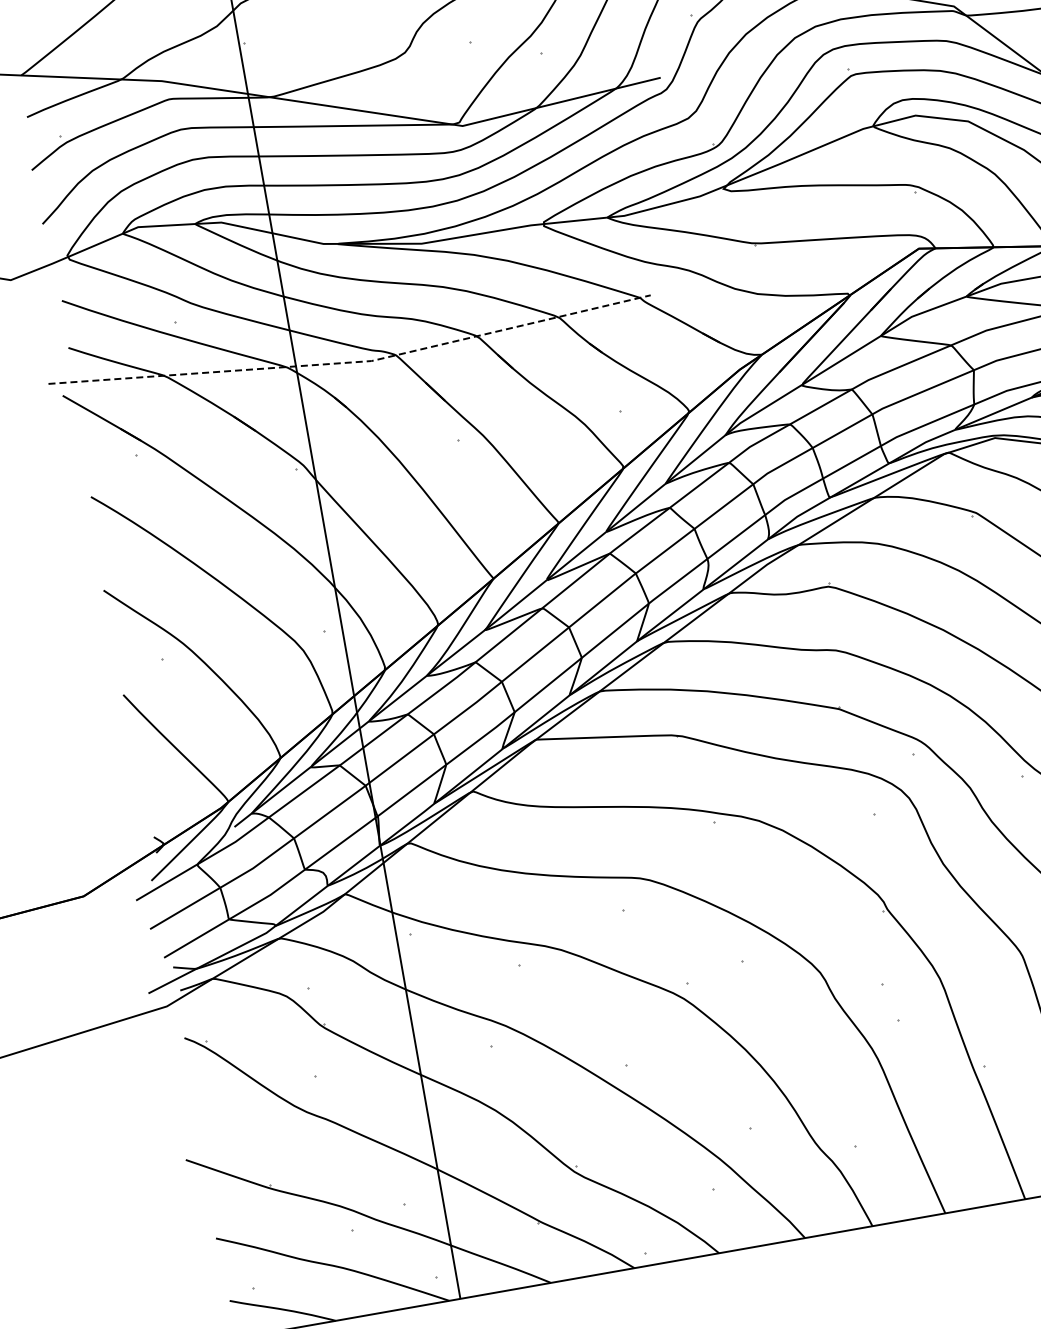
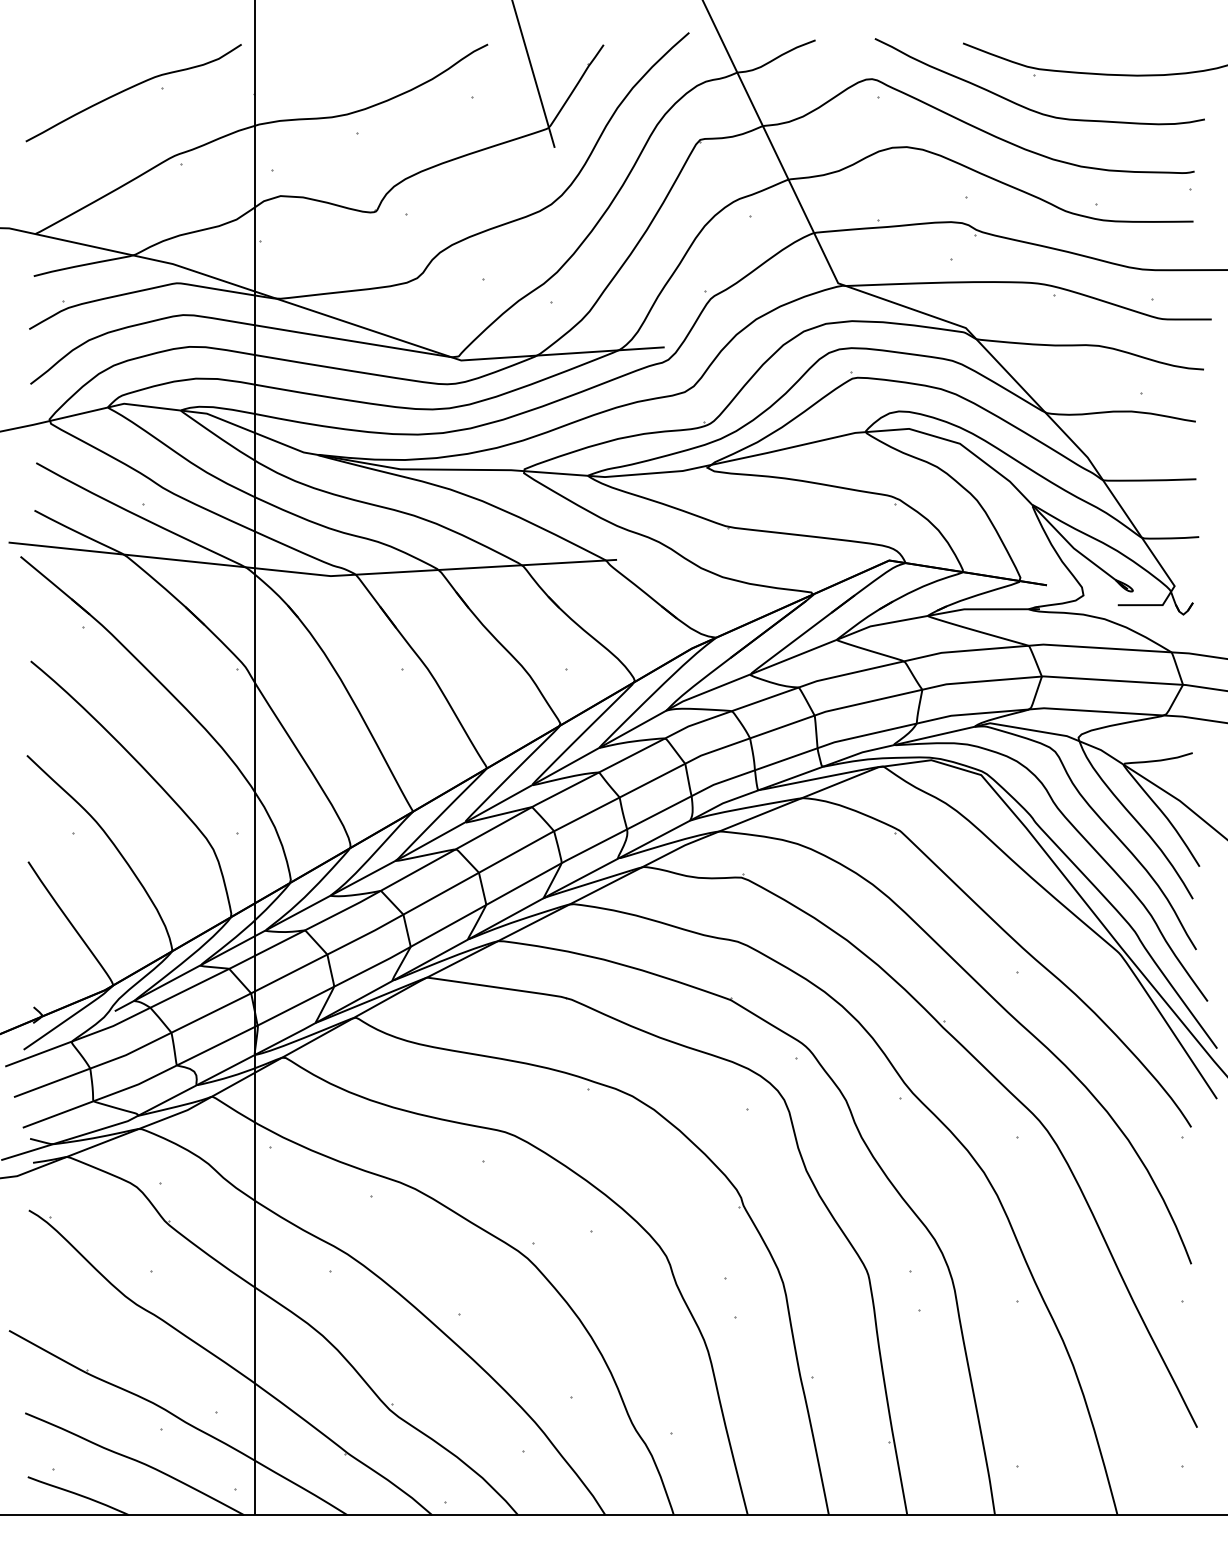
line: (353, 362) -> (312, 574), dashed -> solid

